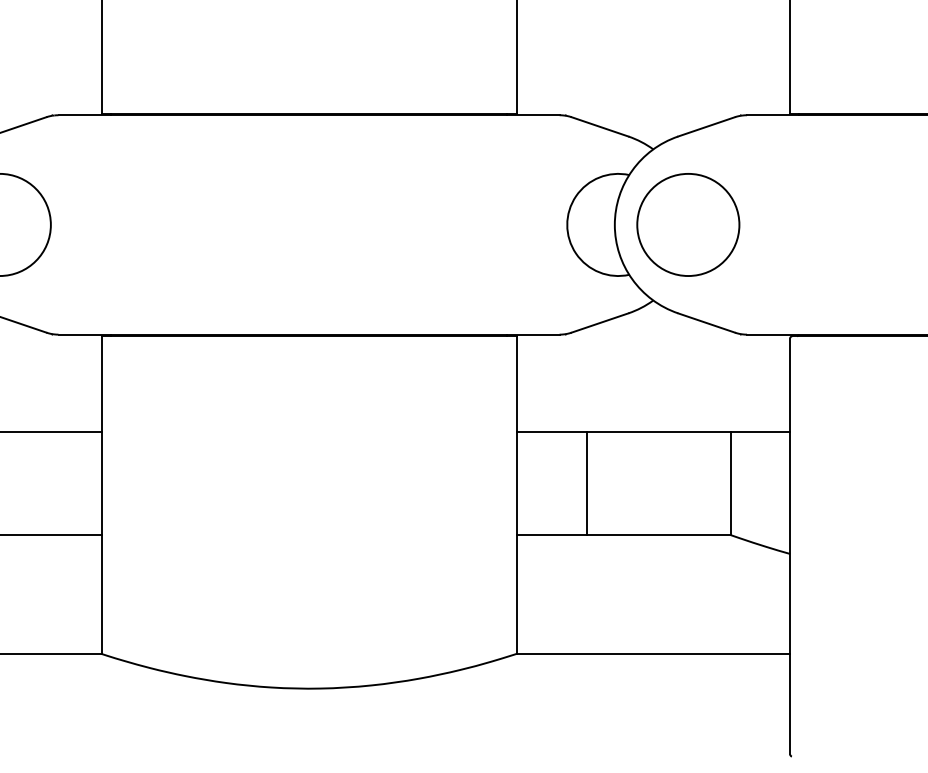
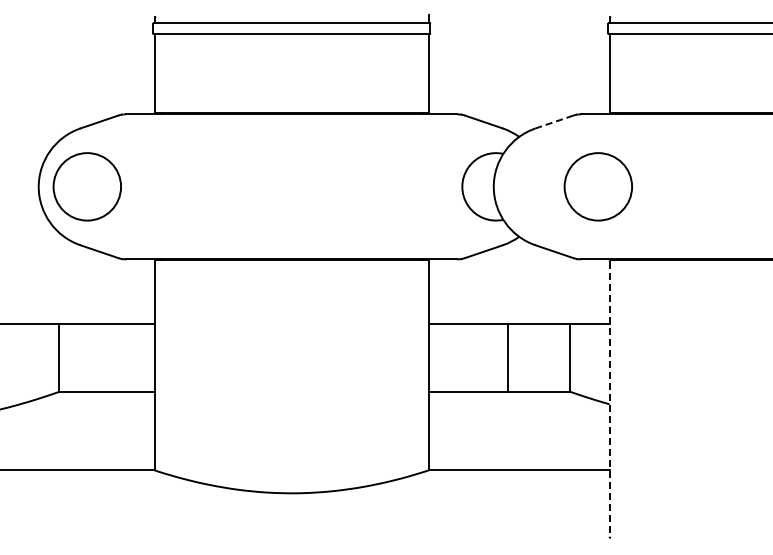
line: (706, 127) -> (554, 122), solid -> dashed
circle: (687, 224) -> (597, 186), moved
line: (587, 483) -> (508, 357), moved
line: (789, 546) -> (609, 399), solid -> dashed

